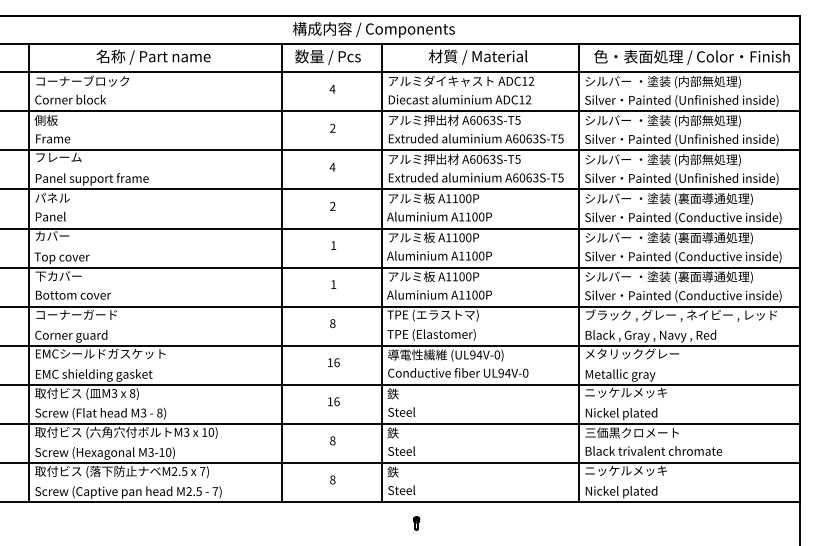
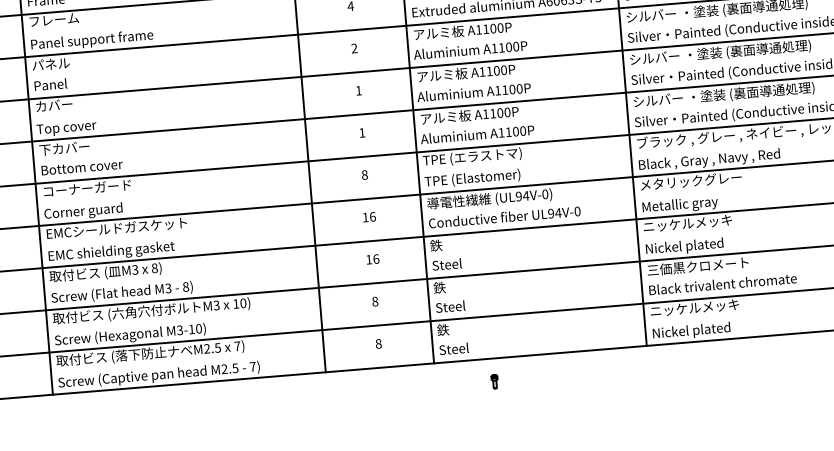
part: (416, 523) -> (494, 381), moved

